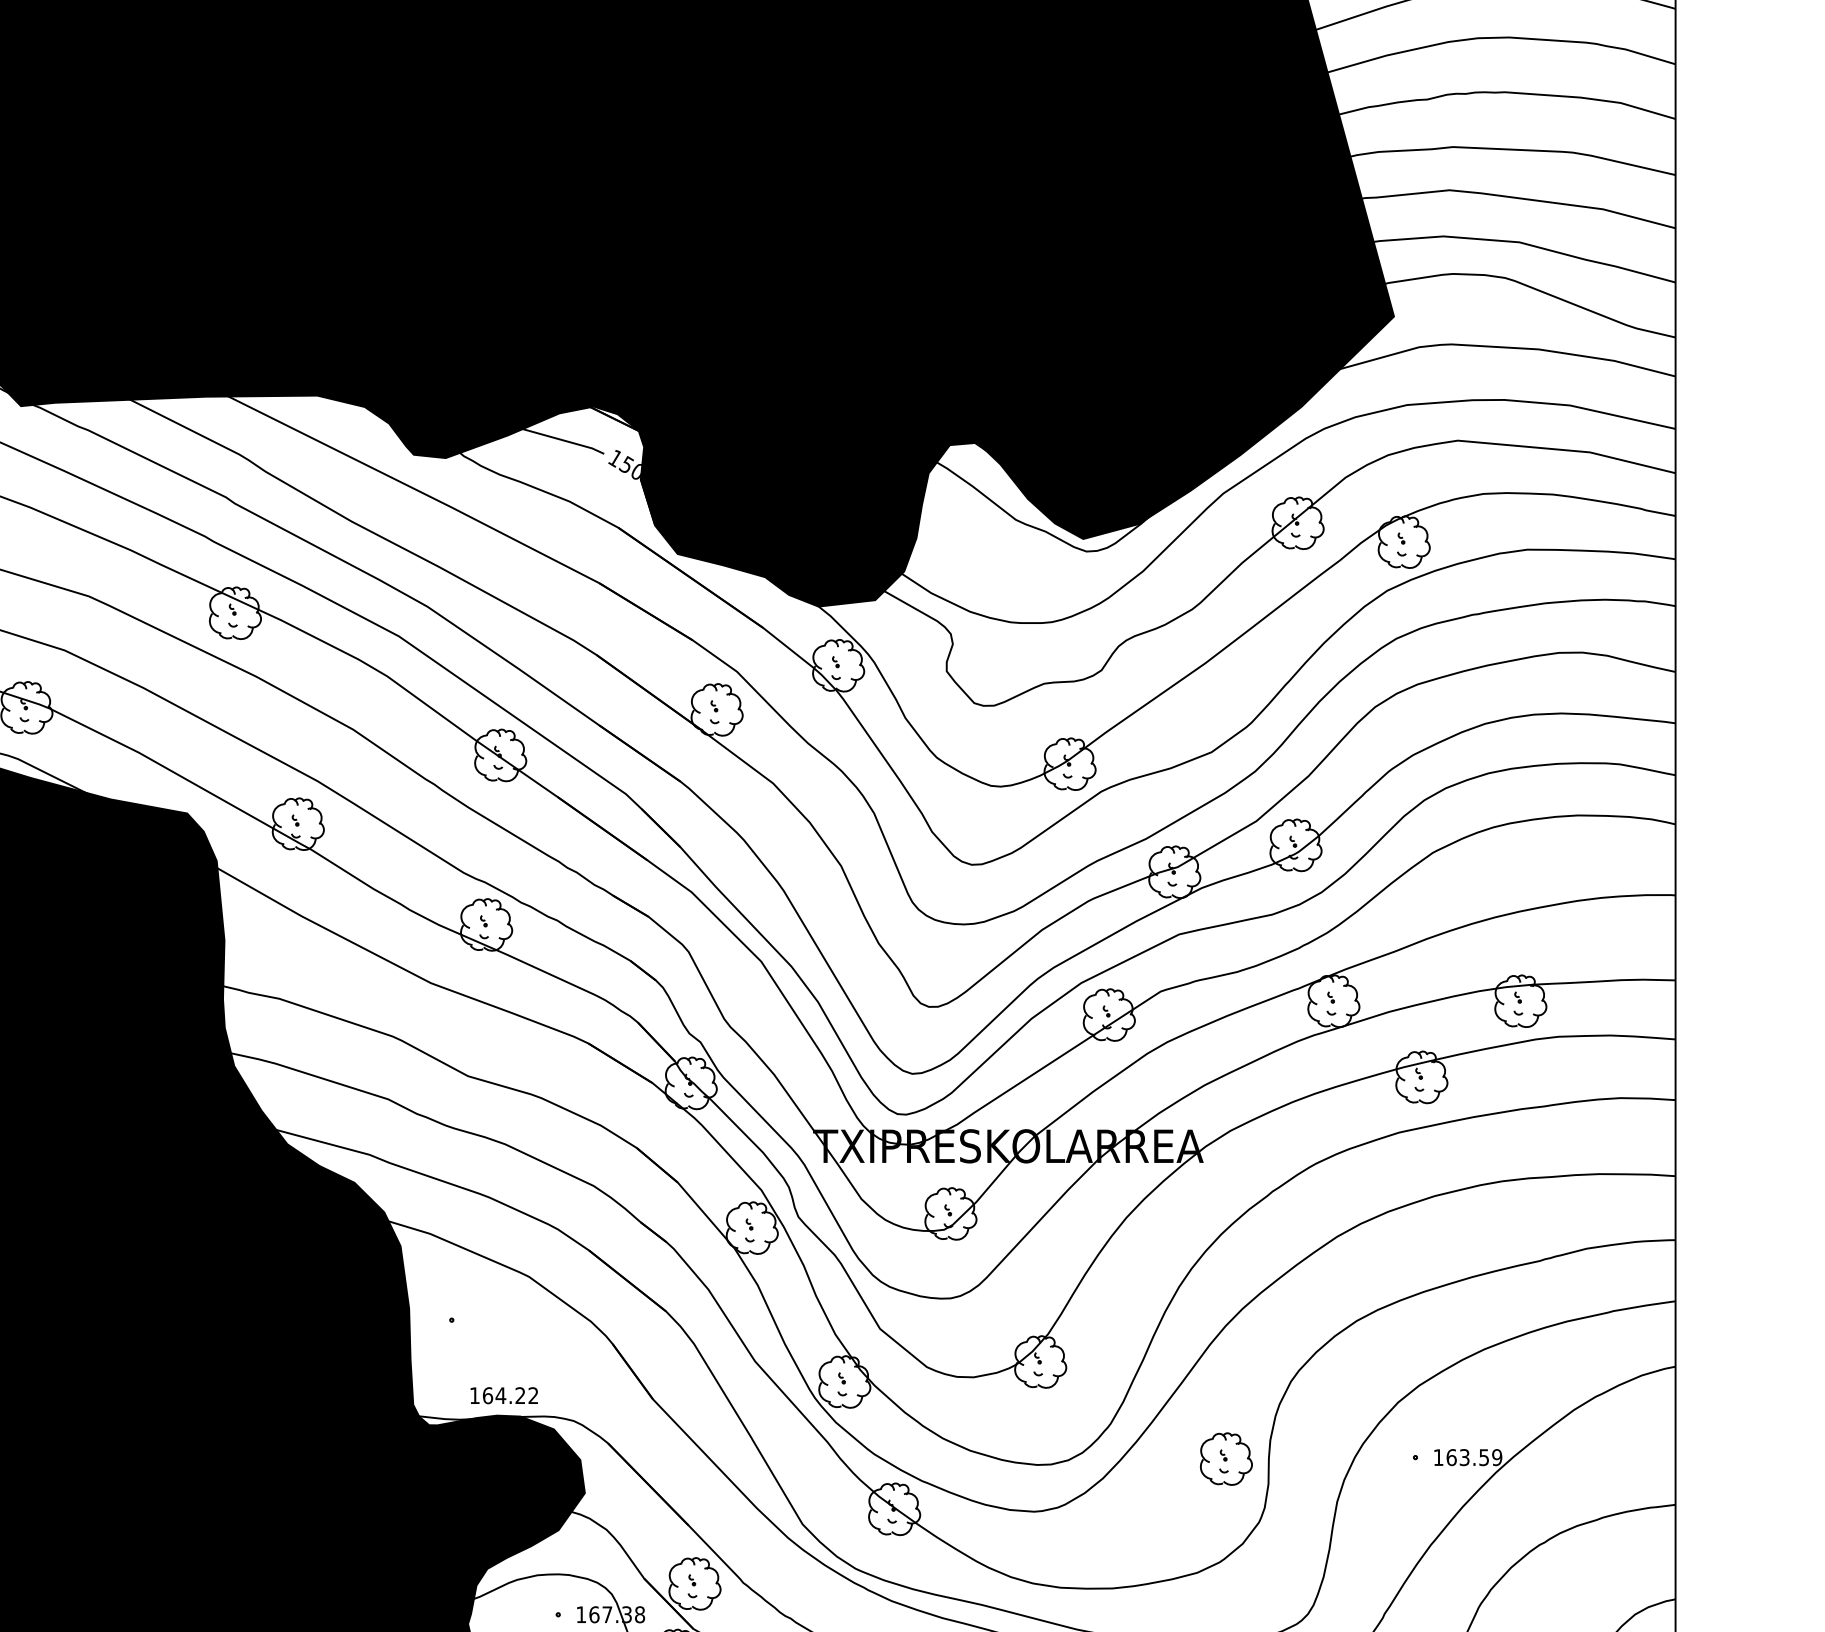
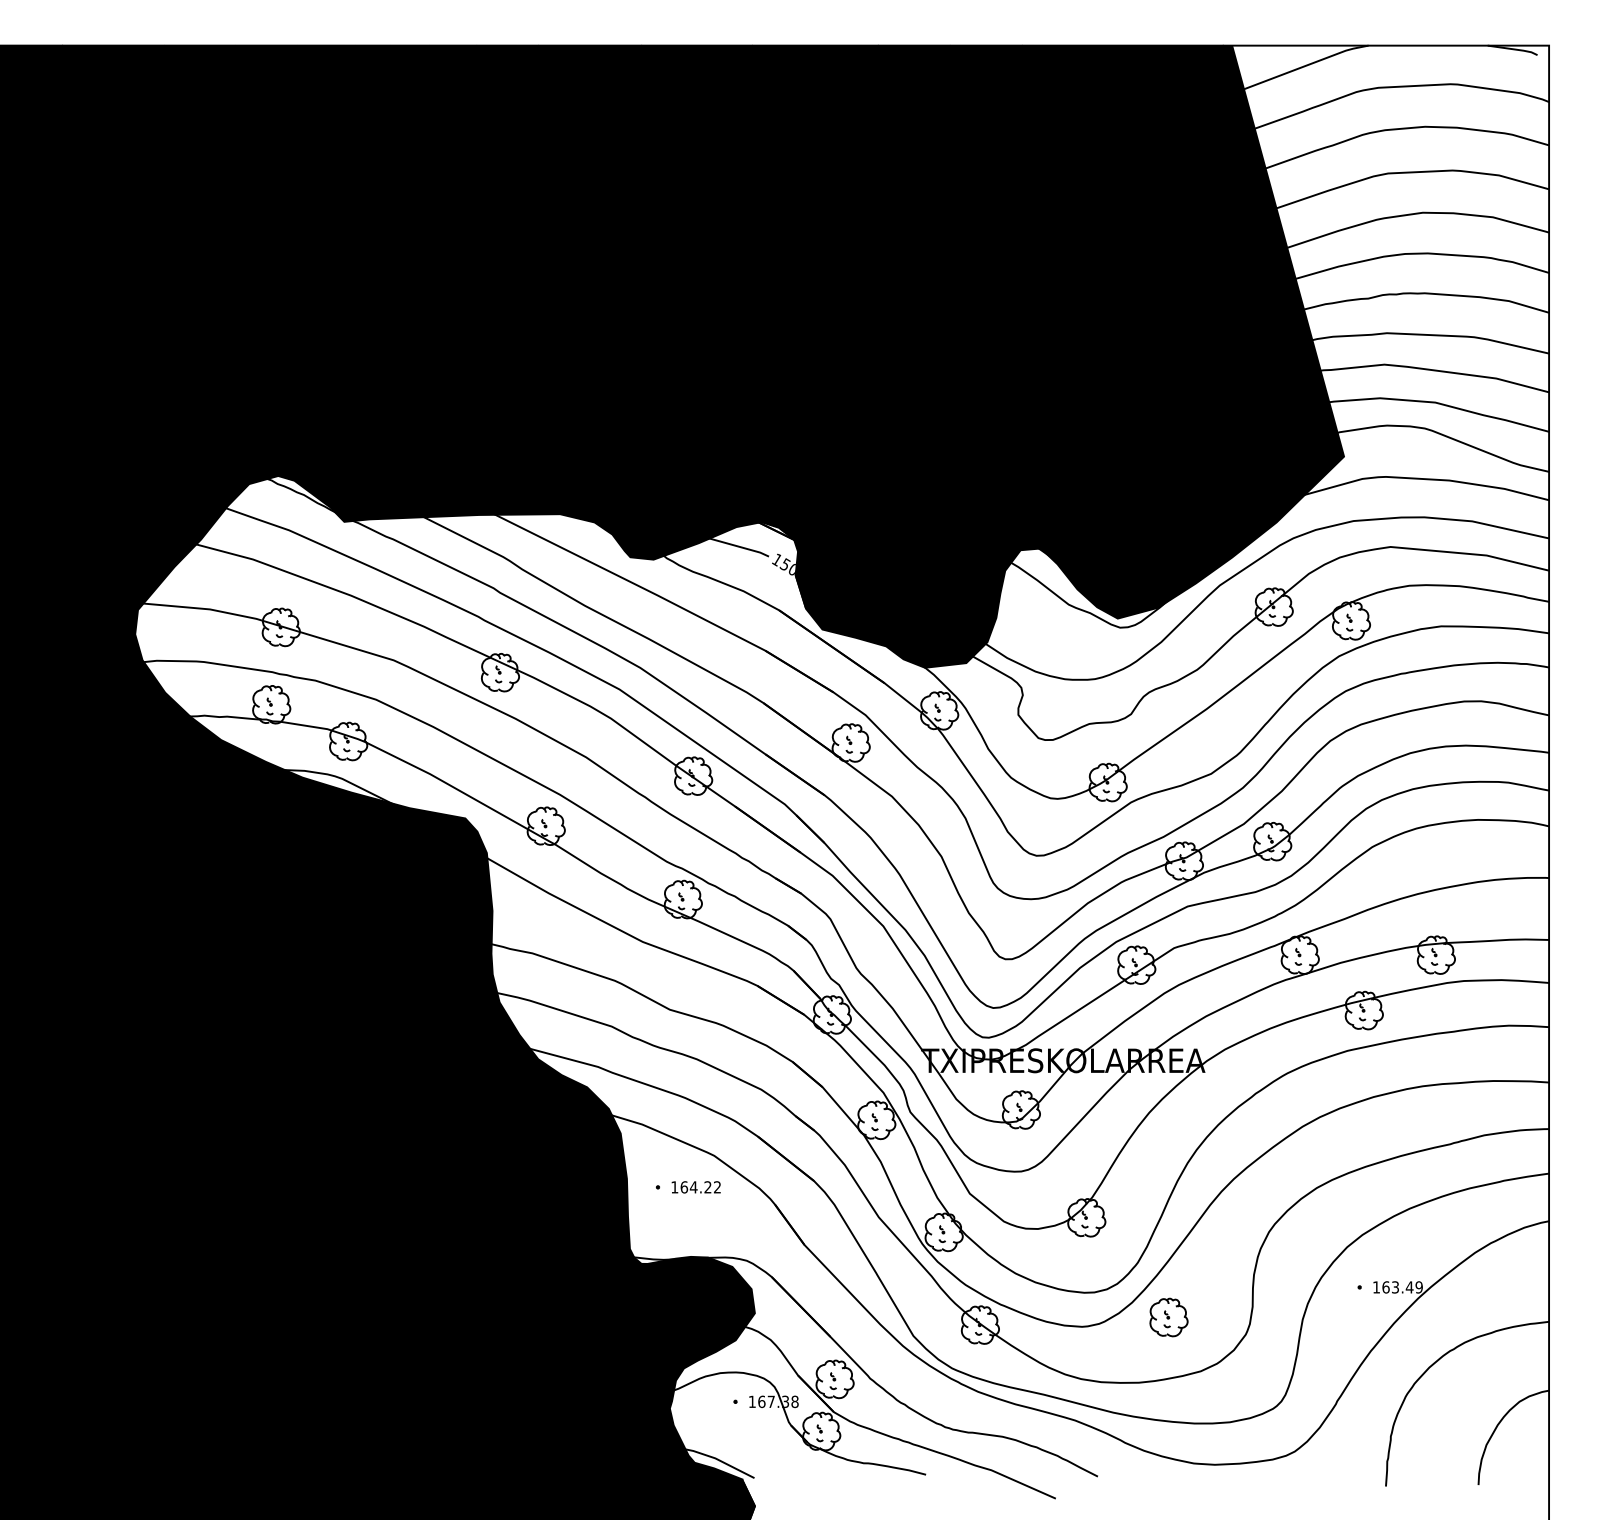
text: (503, 1395) -> (695, 1187), moved
text: (1483, 1457) -> (1409, 1287), 163.59 -> 163.49
part: (1225, 1459) -> (1168, 1317), moved

